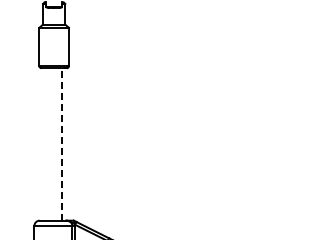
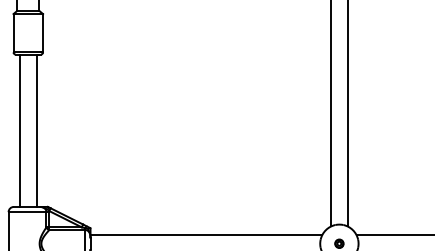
line: (46, 144) -> (20, 130), added
line: (62, 144) -> (36, 130), dashed -> solid

